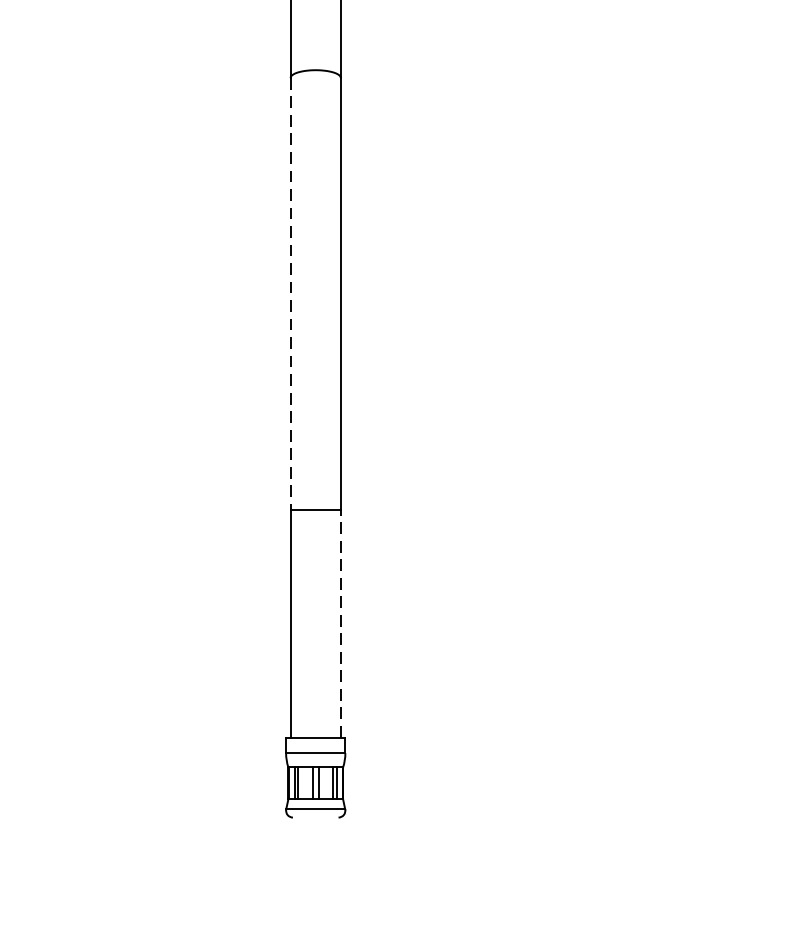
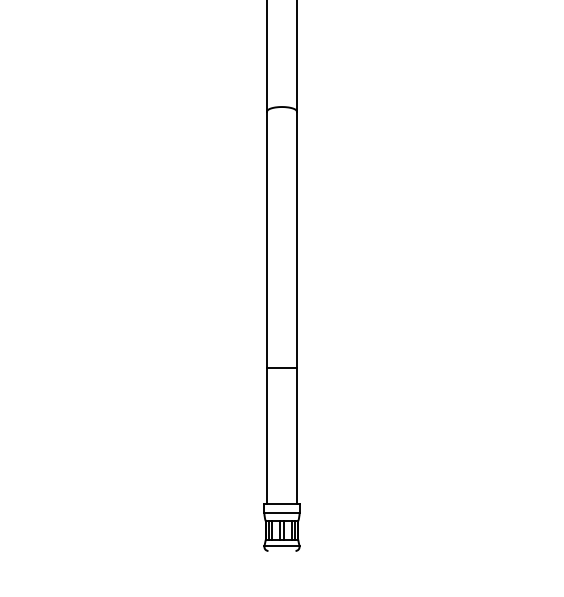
line: (291, 294) -> (267, 240), dashed -> solid
line: (340, 623) -> (296, 435), dashed -> solid

